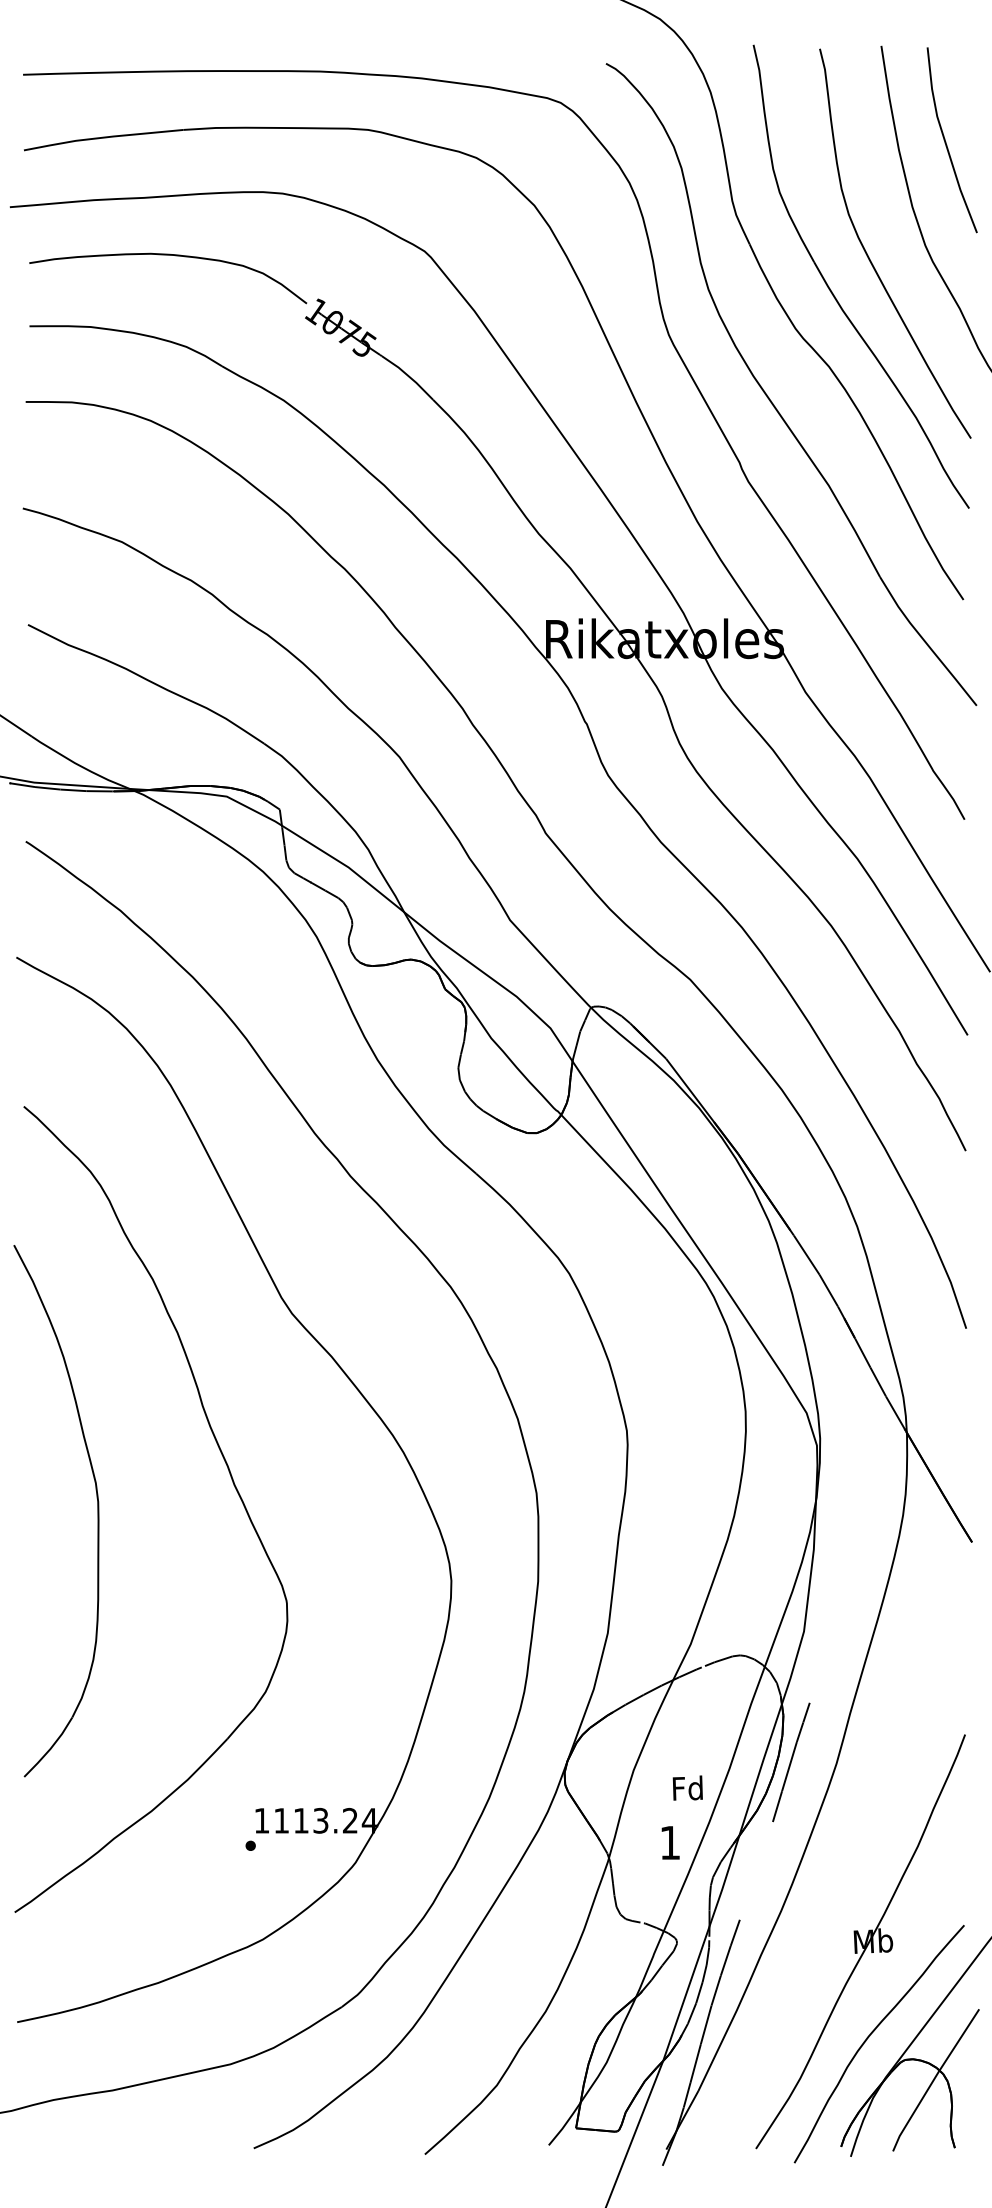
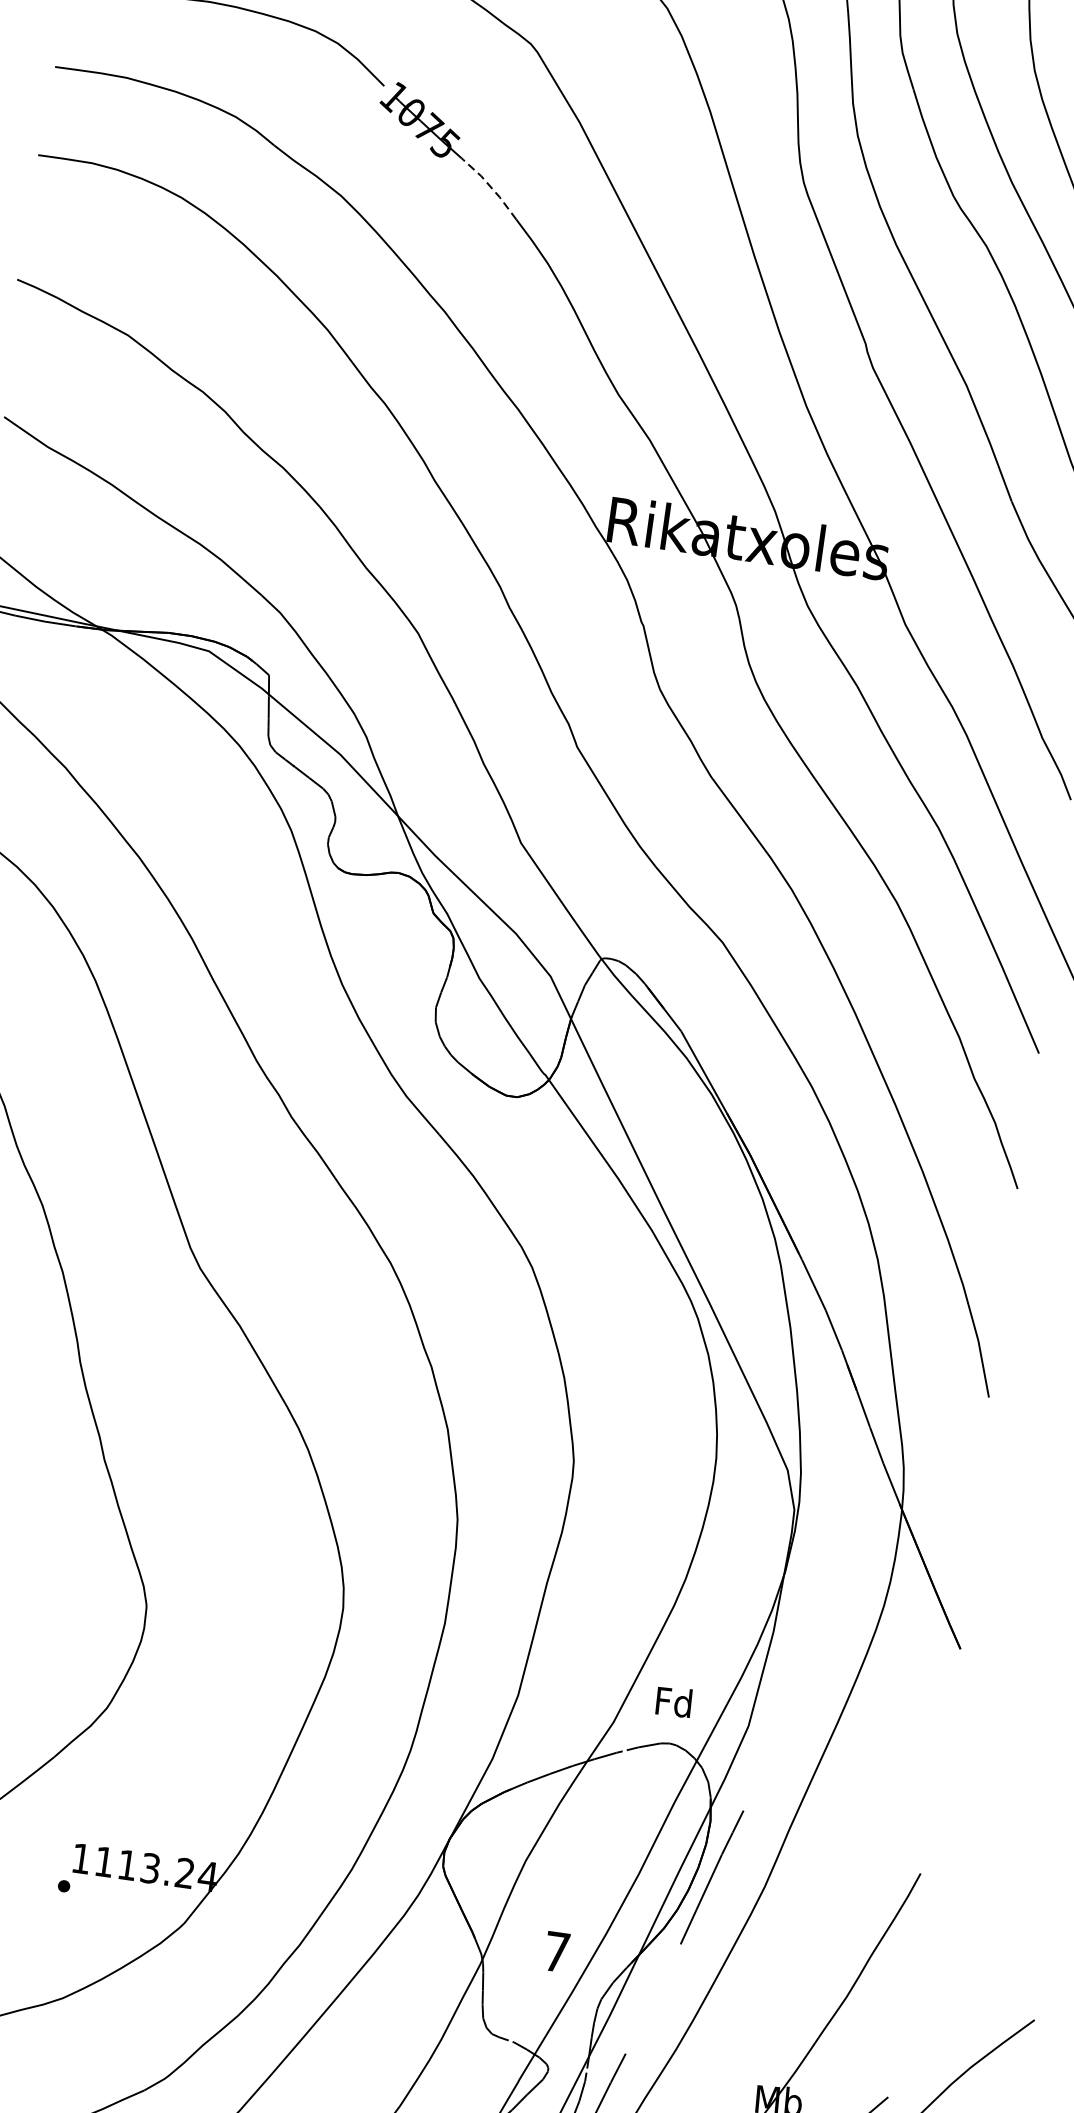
line: (408, 375) -> (491, 187), solid -> dashed
text: (687, 1787) -> (673, 1701), moved
text: (669, 1842) -> (555, 1951), 1 -> 7

